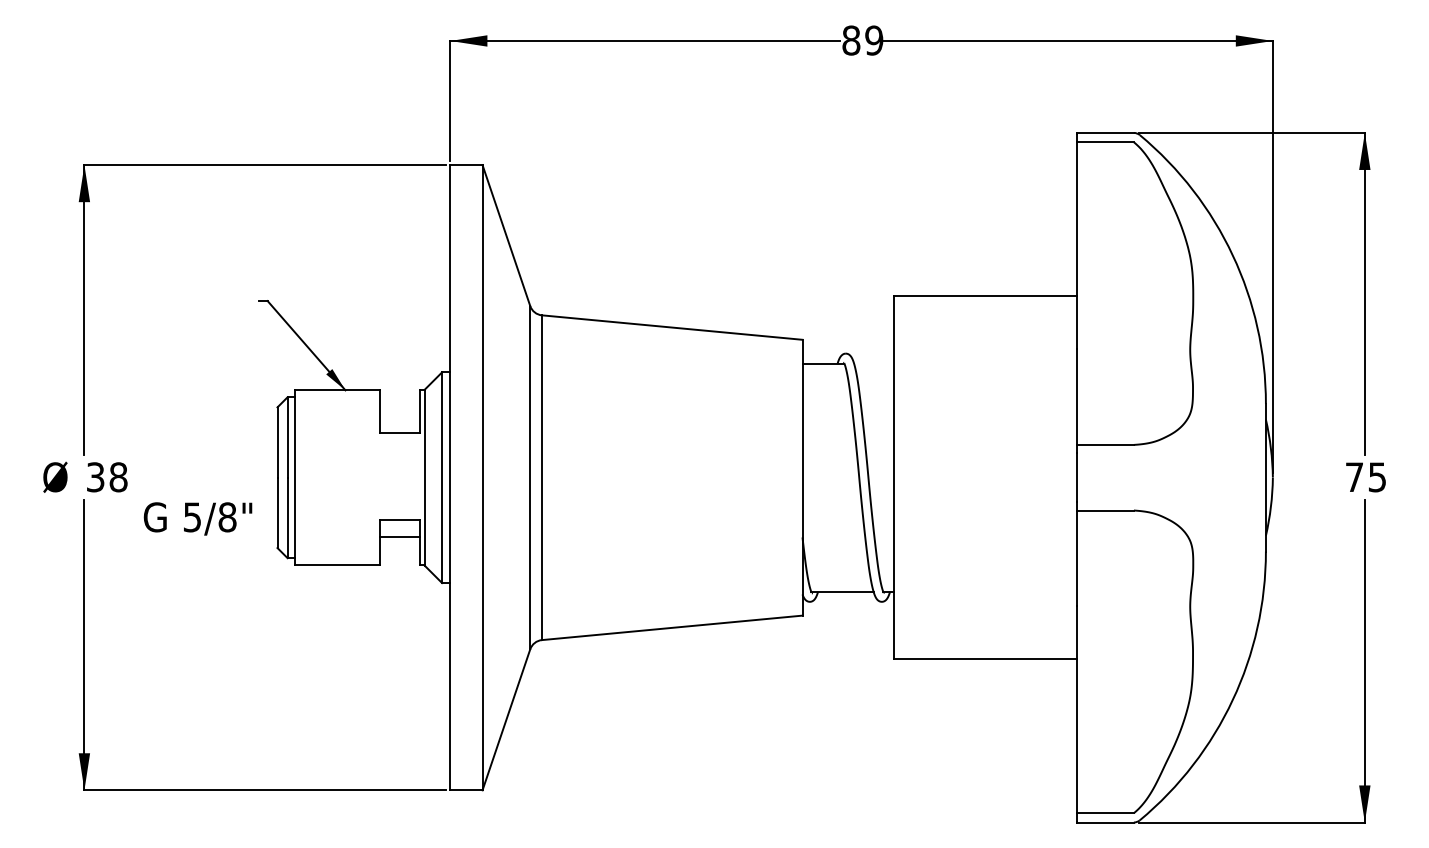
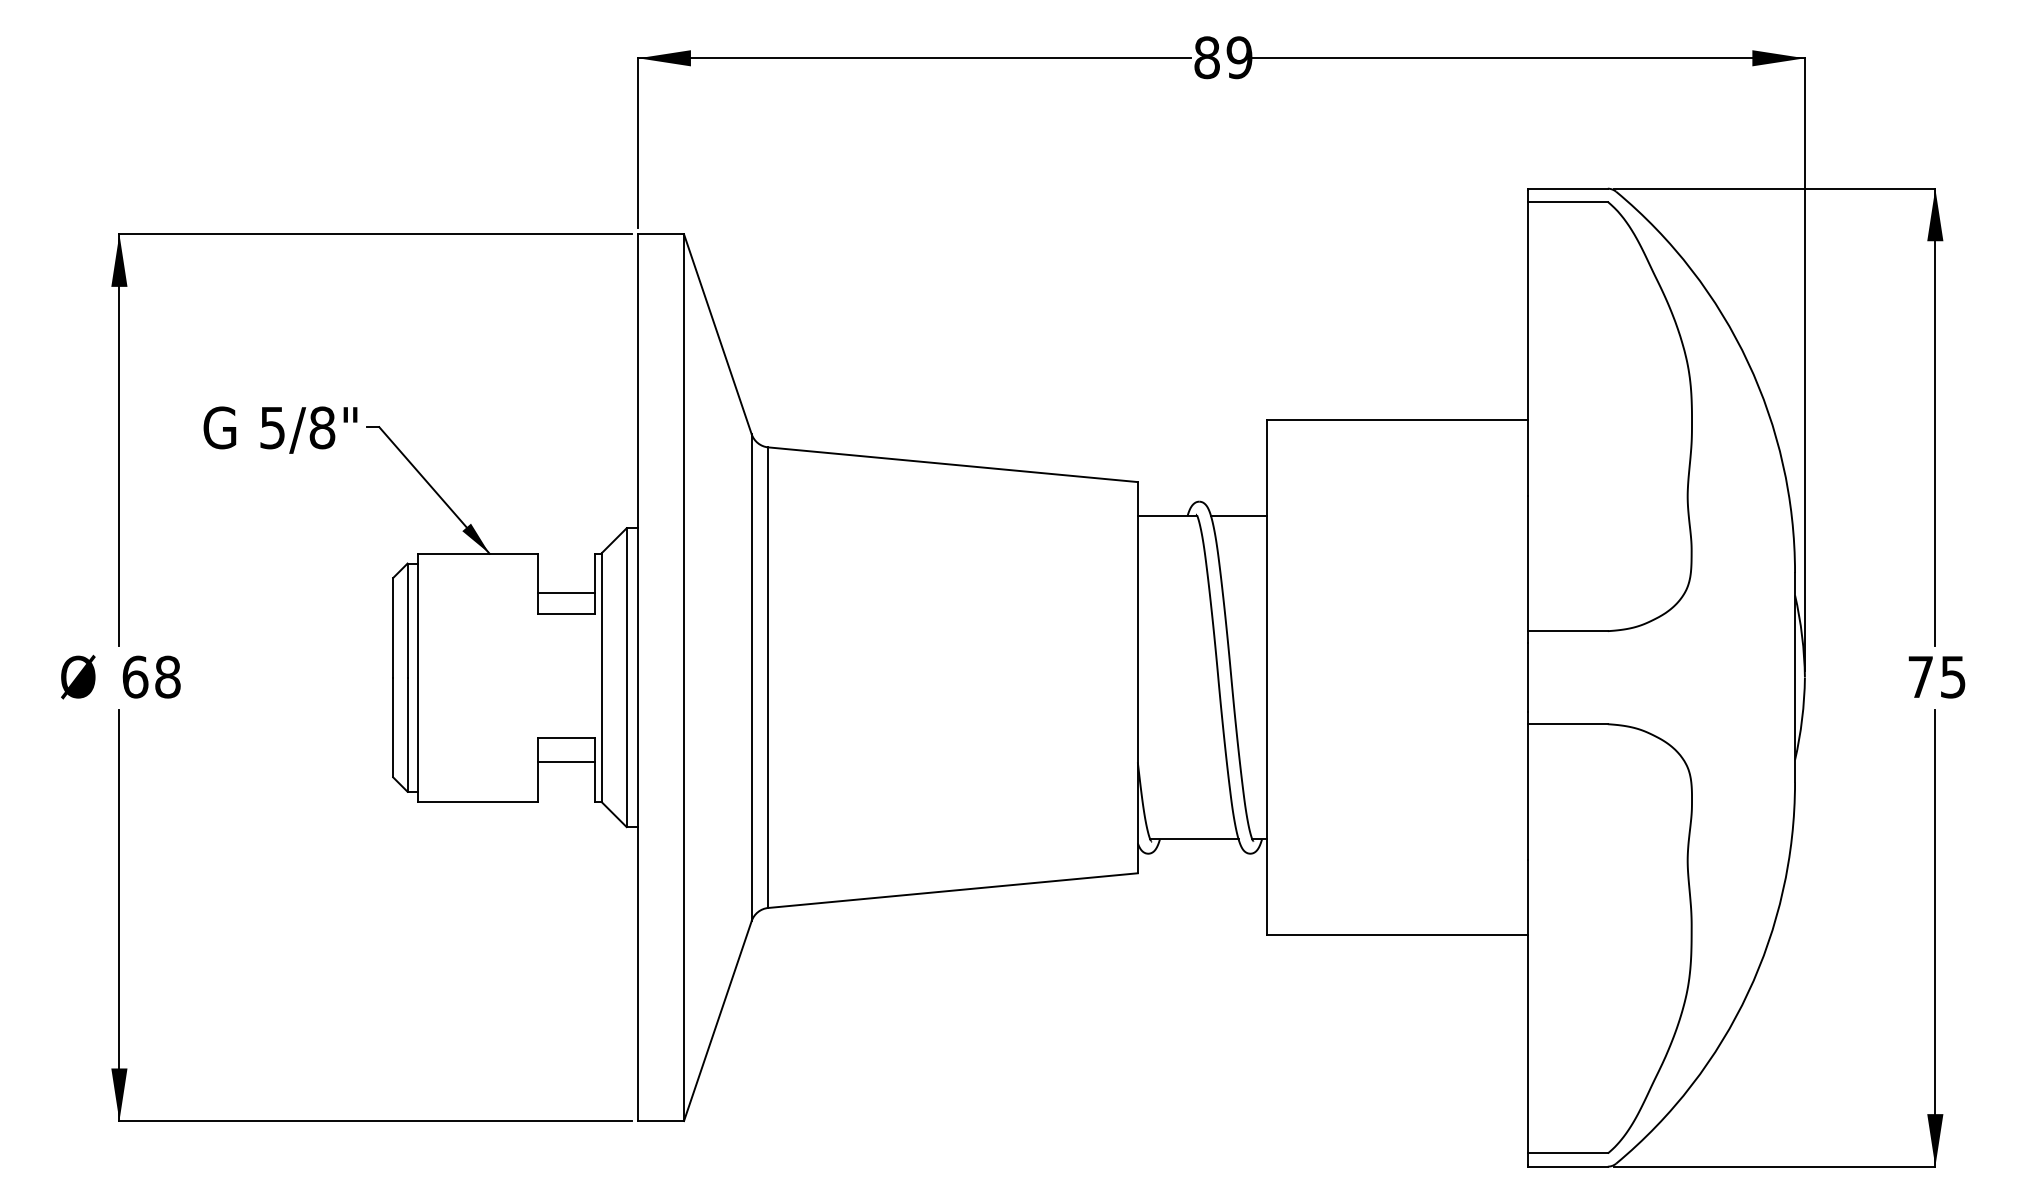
line: (873, 363) -> (1238, 515), added
line: (399, 417) -> (566, 592), added
text: (95, 476) -> (135, 676), 38 -> 68
text: (198, 518) -> (280, 429), moved

